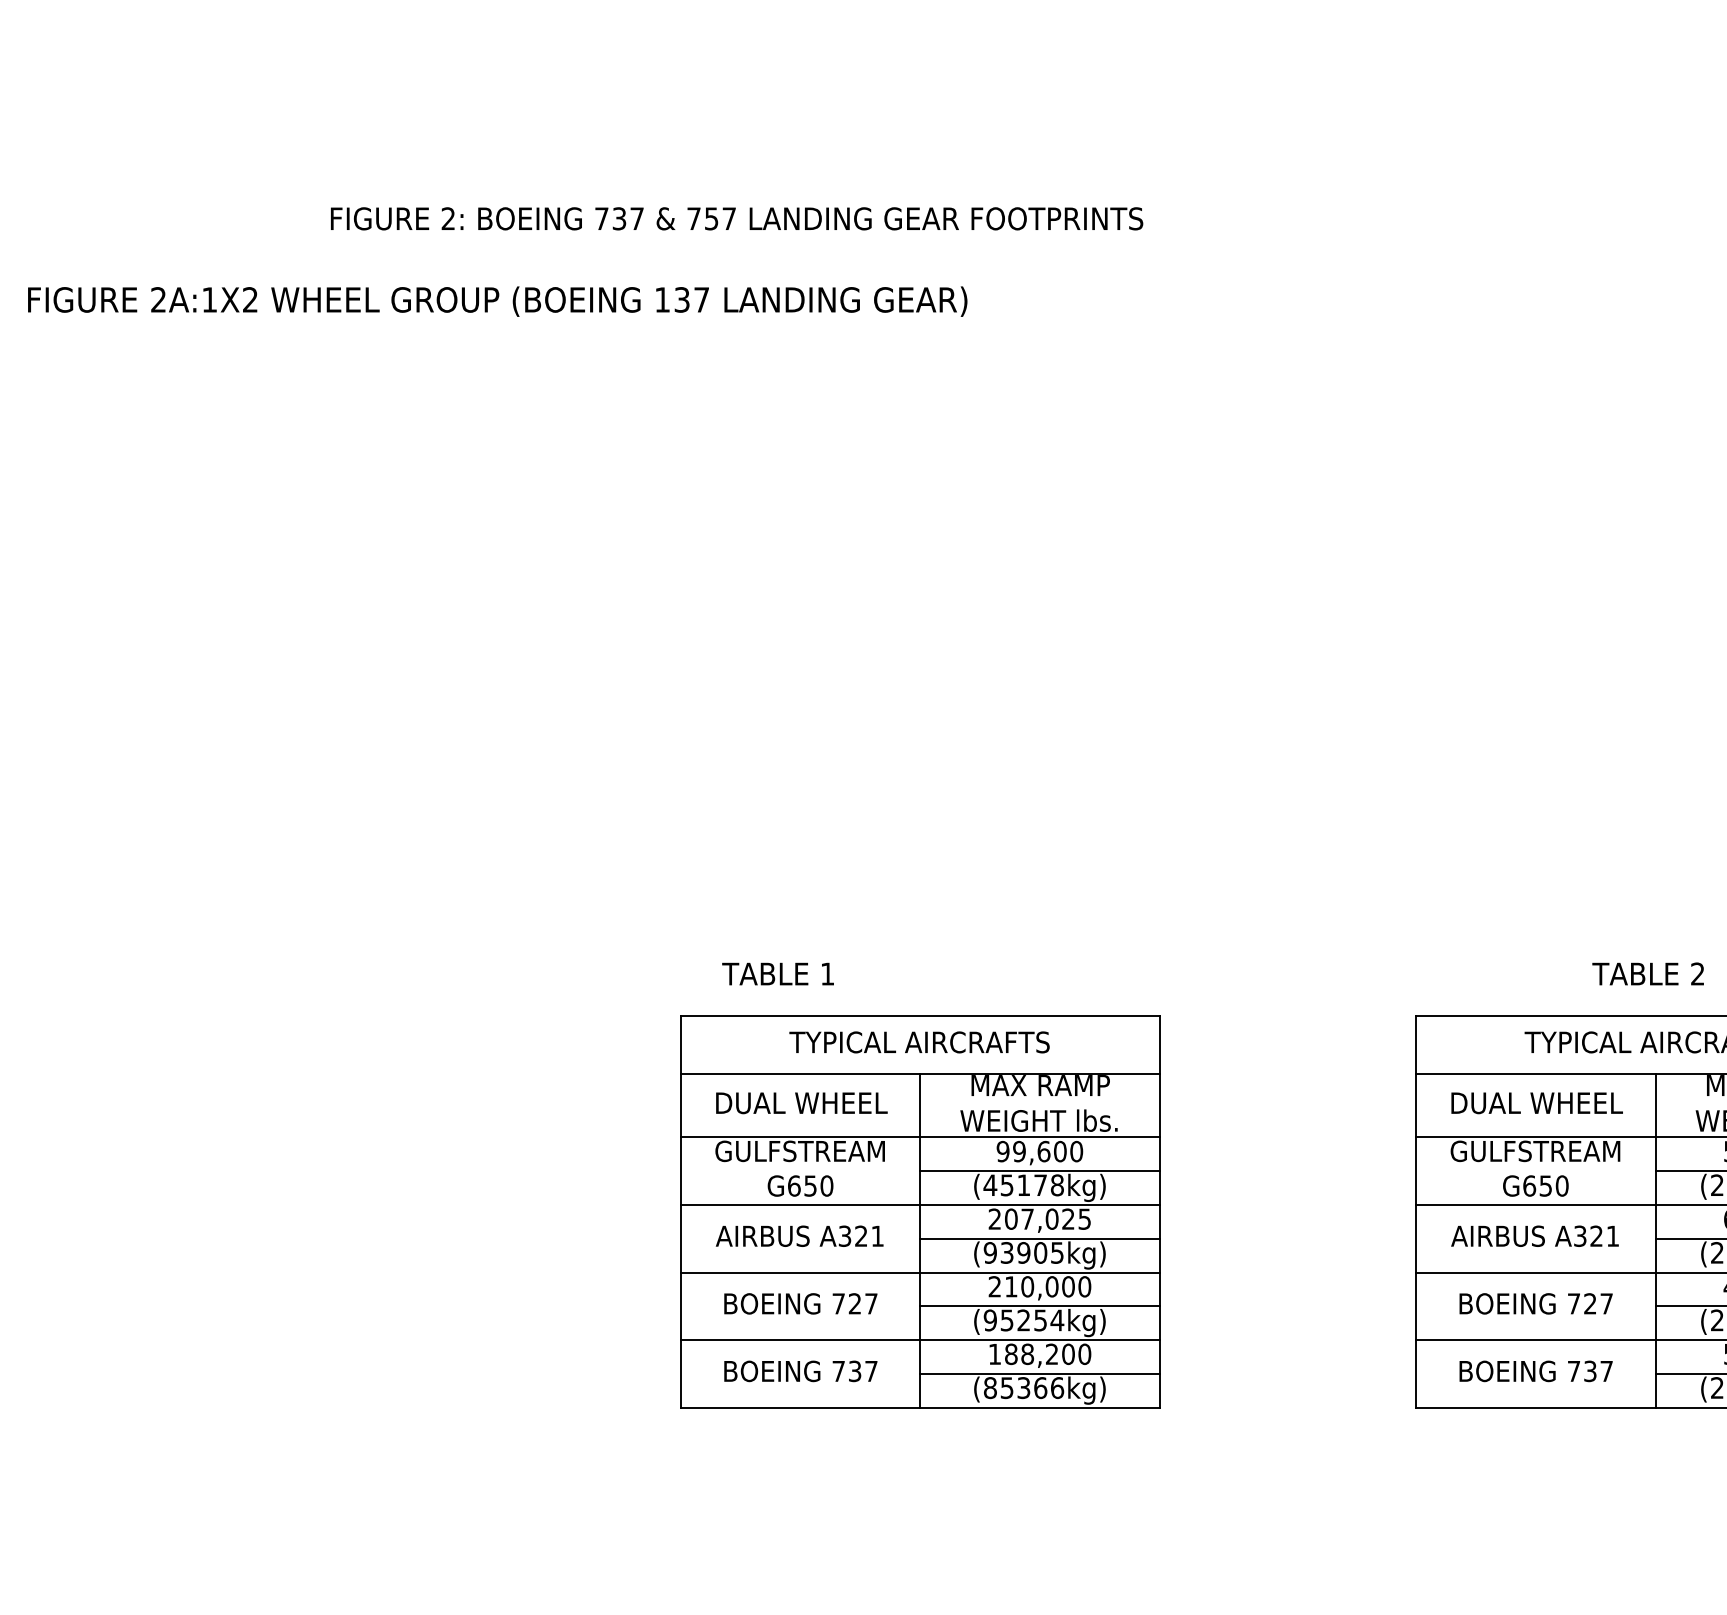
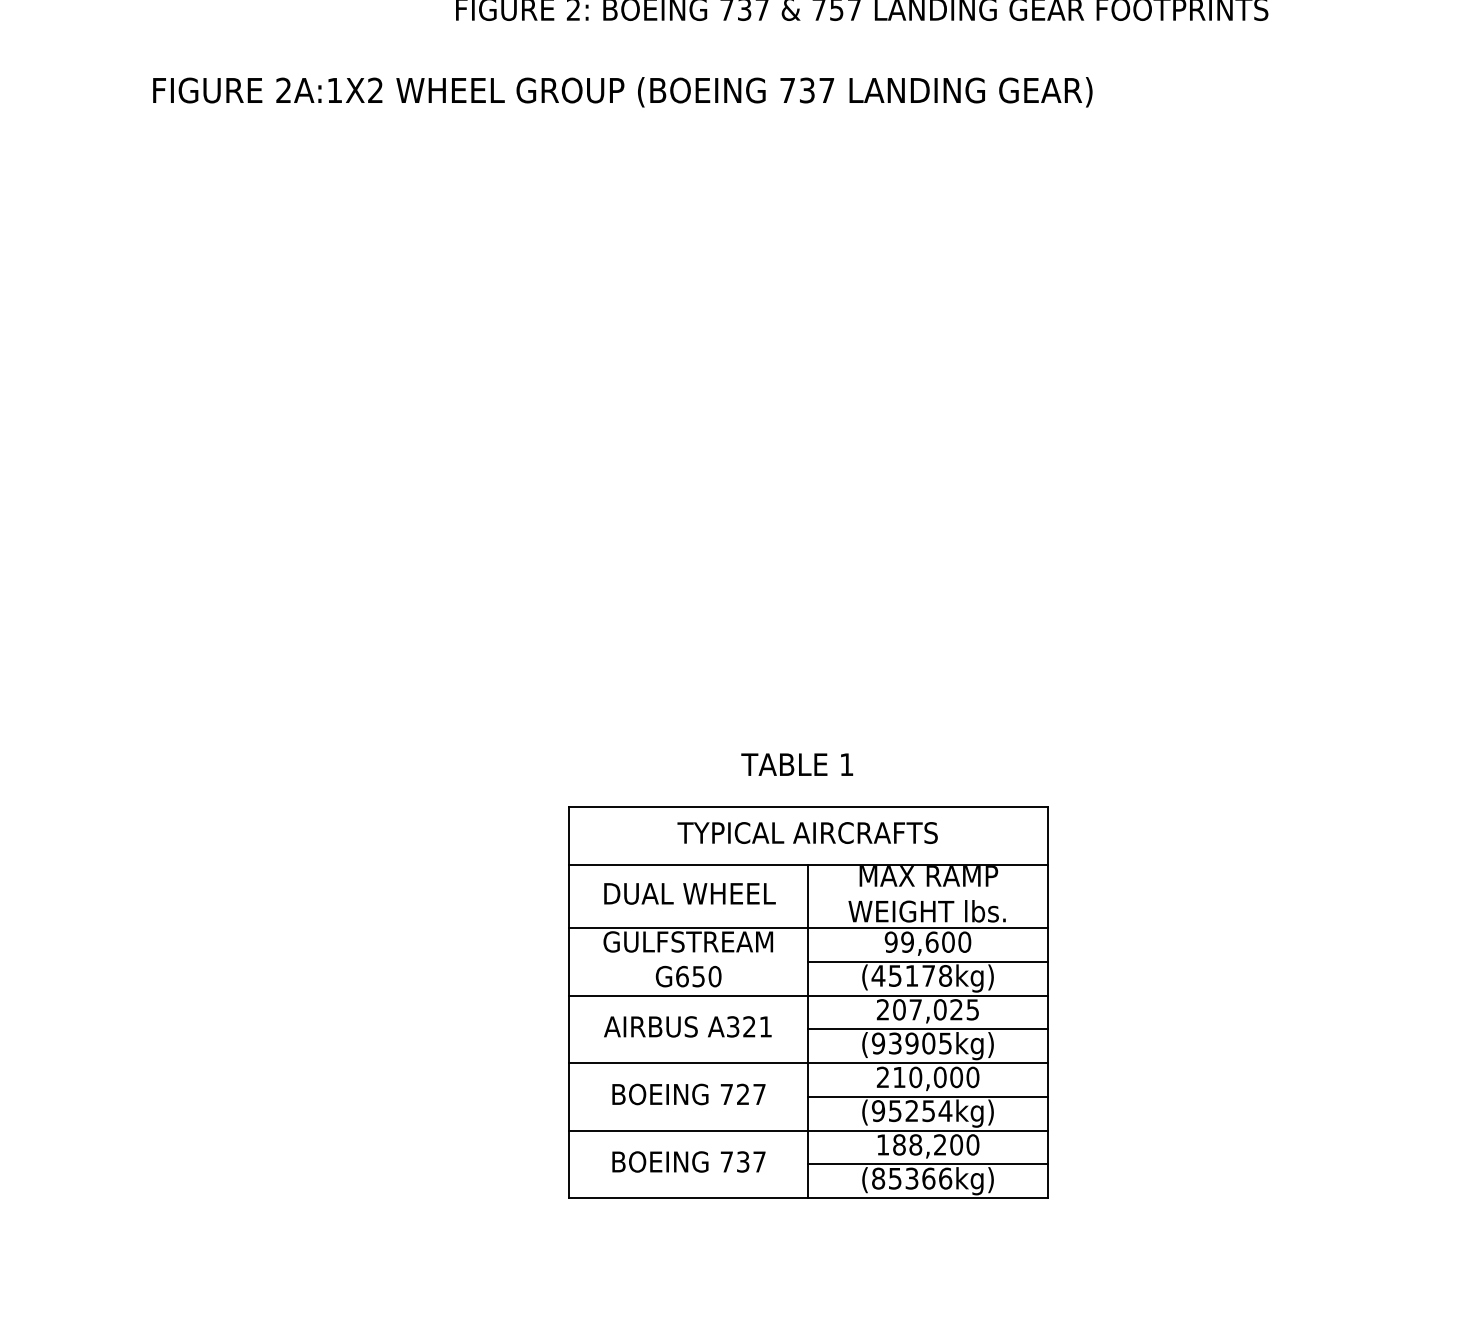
text: (662, 299) -> (787, 90), 137 -> 737
text: (777, 973) -> (796, 764), moved
part: (920, 1211) -> (808, 1002), moved

